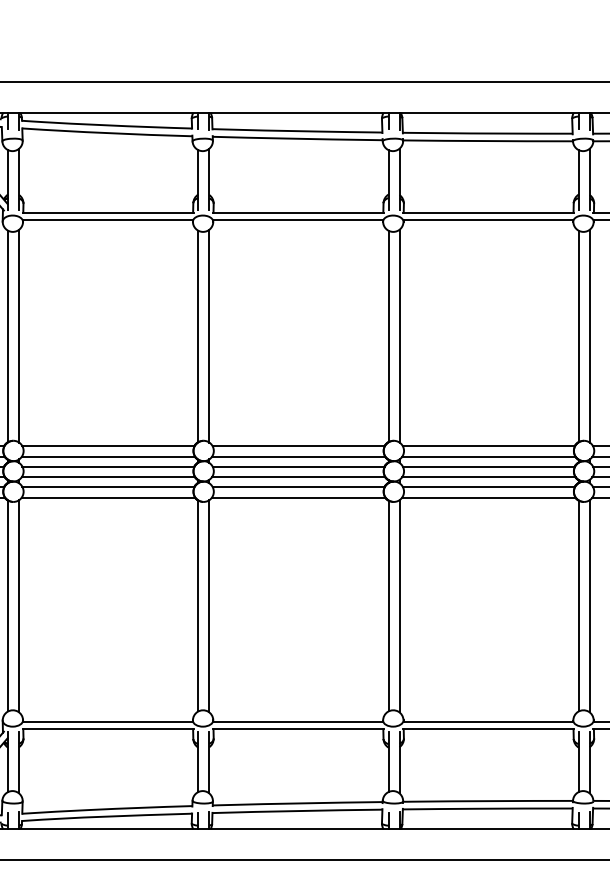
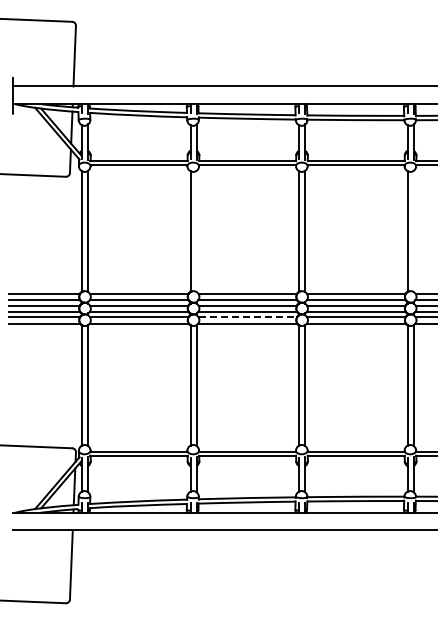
line: (208, 336) -> (196, 231), removed
line: (588, 336) -> (413, 231), removed
line: (299, 486) -> (248, 317), solid -> dashed

